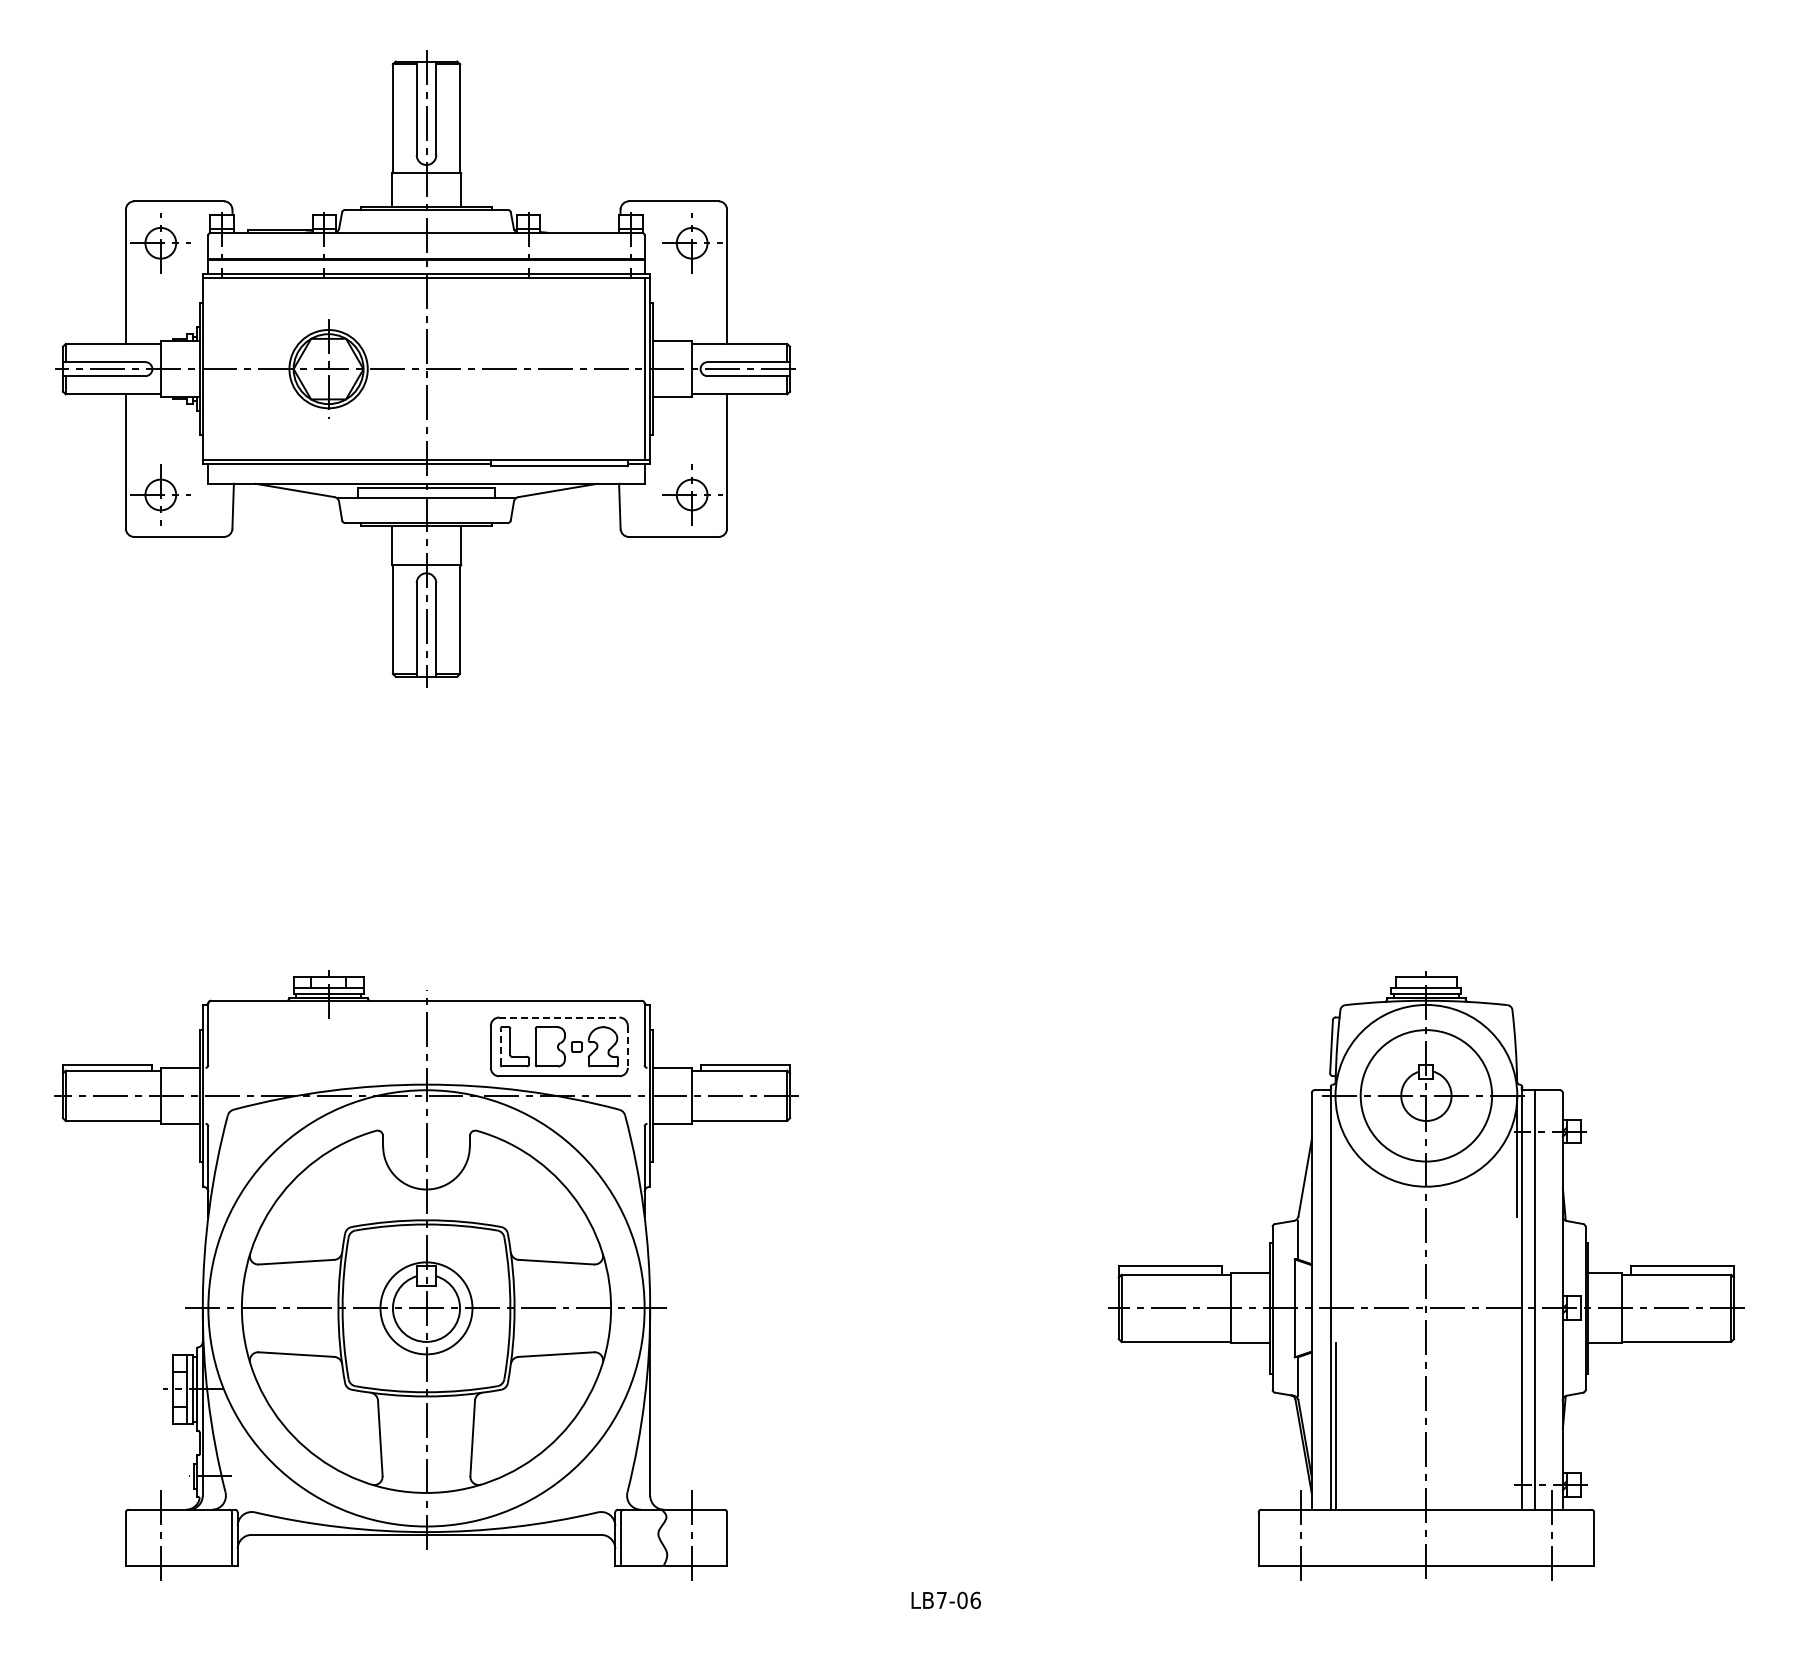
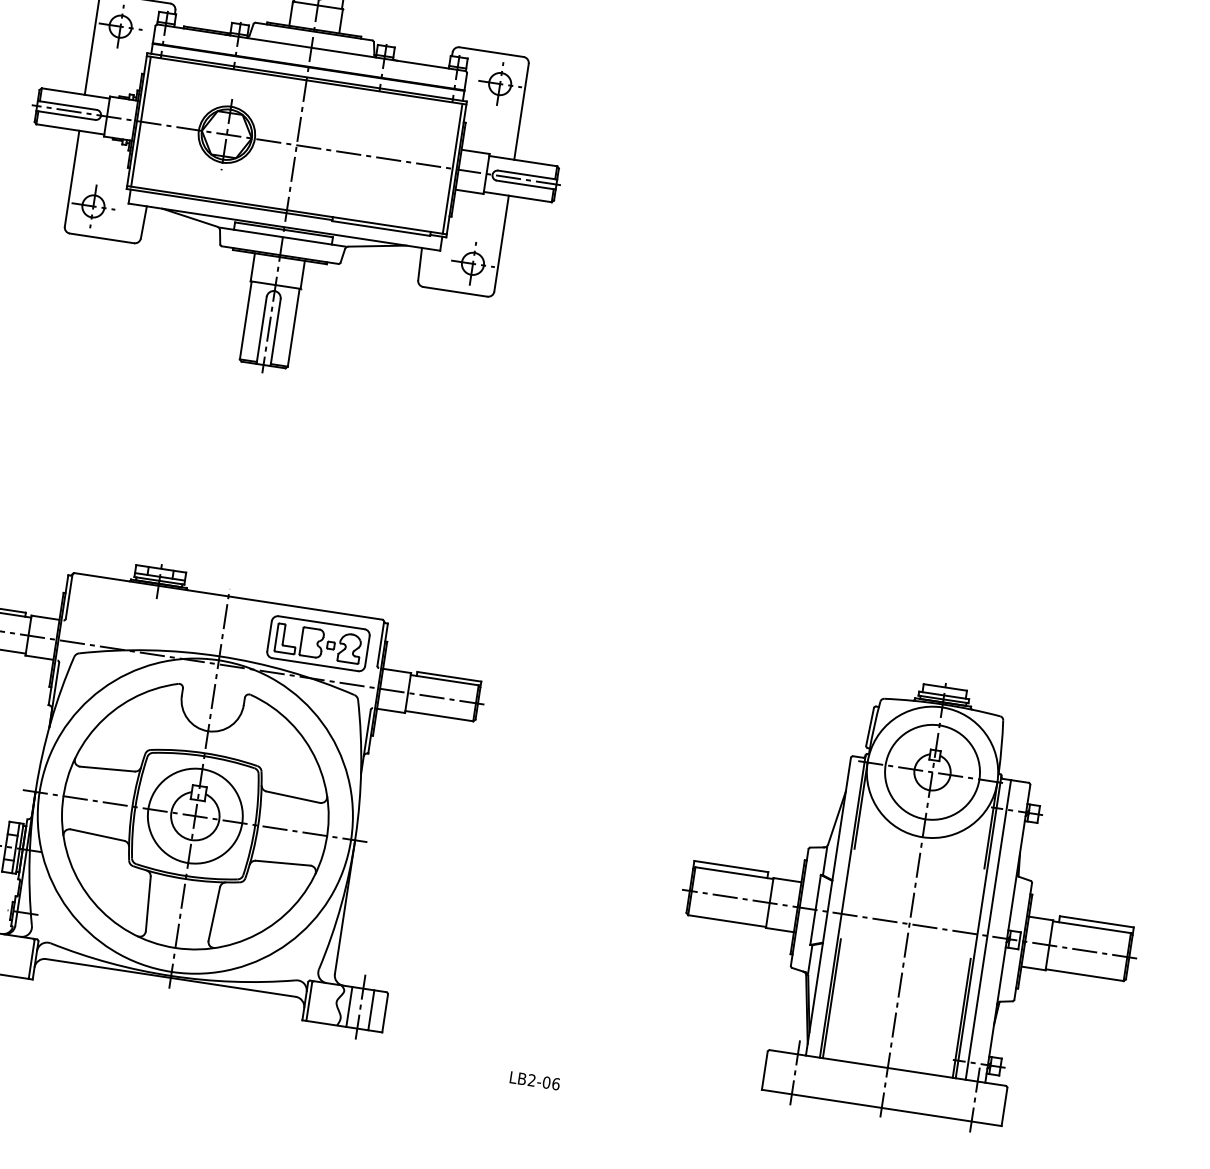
line: (208, 369) -> (141, 121), added
line: (559, 1017) -> (321, 622), dashed -> solid
line: (500, 1046) -> (276, 637), dashed -> solid
line: (627, 1046) -> (367, 650), dashed -> solid
line: (1335, 1155) -> (861, 805), added
circle: (426, 1308) -> (195, 816), size x1.43
line: (1517, 1426) -> (961, 1018), added
line: (676, 1537) -> (349, 1006), added
line: (707, 1537) -> (371, 1010), added
text: (941, 1599) -> (531, 1079), LB7-06 -> LB2-06

